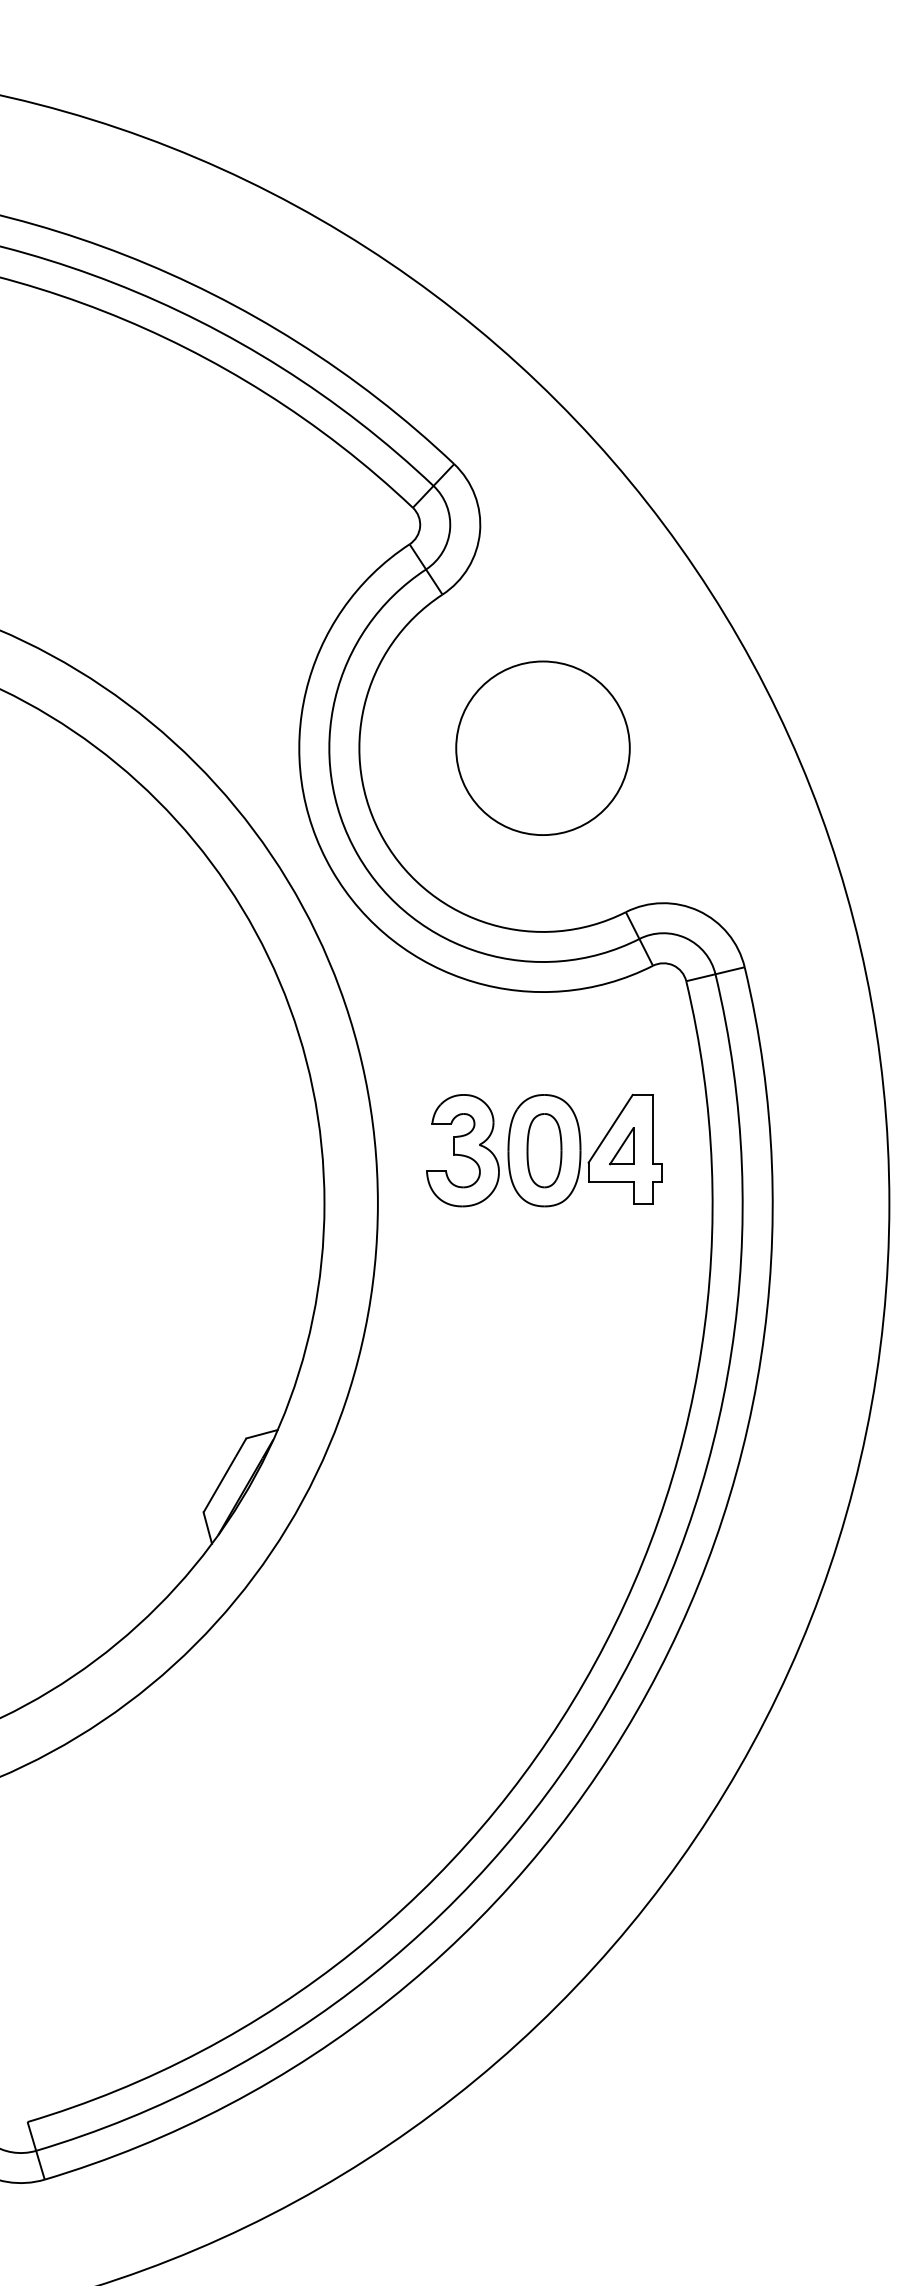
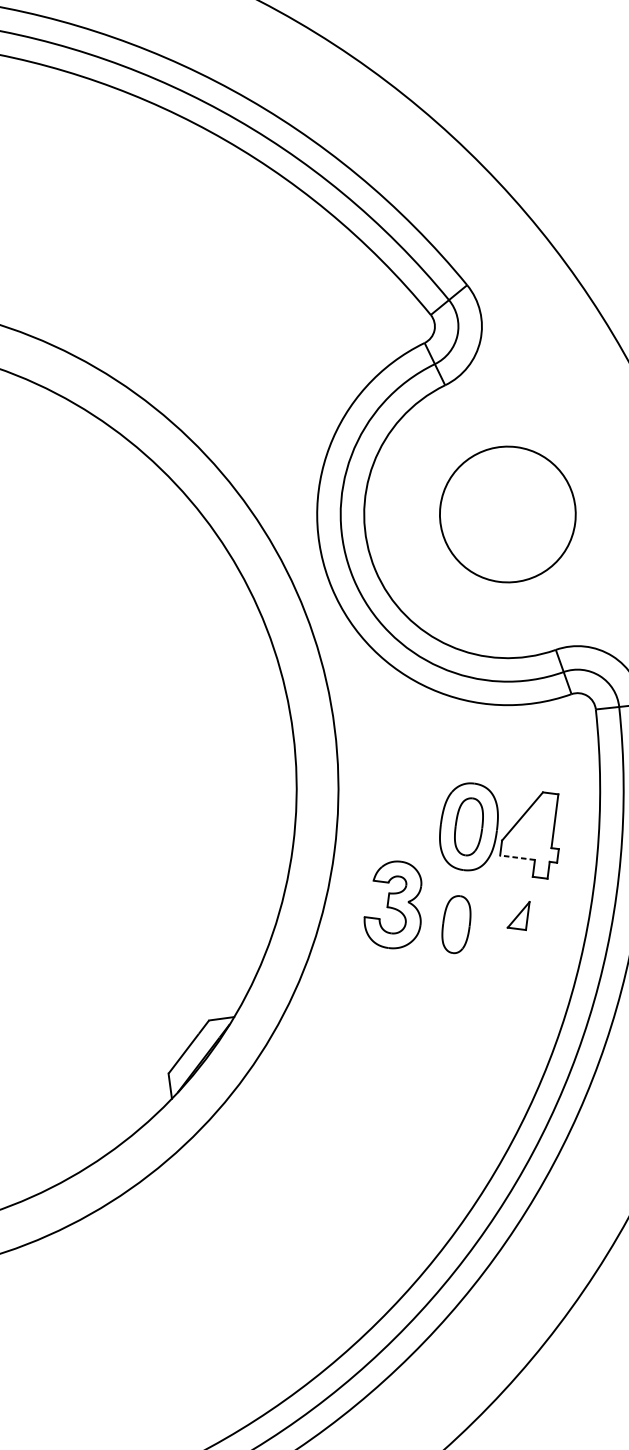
part: (621, 1146) -> (518, 915), moved
part: (462, 1150) -> (394, 904), moved
line: (610, 1181) -> (517, 857), solid -> dashed
part: (544, 1276) -> (456, 924), added

